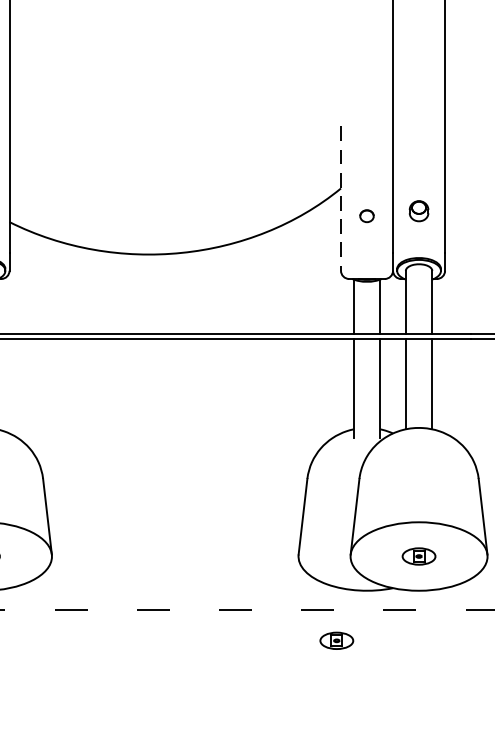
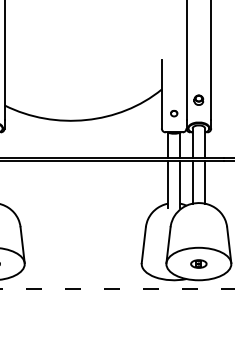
line: (340, 199) -> (161, 94), dashed -> solid
part: (367, 215) -> (174, 113), moved
part: (336, 639) -> (159, 303), removed

